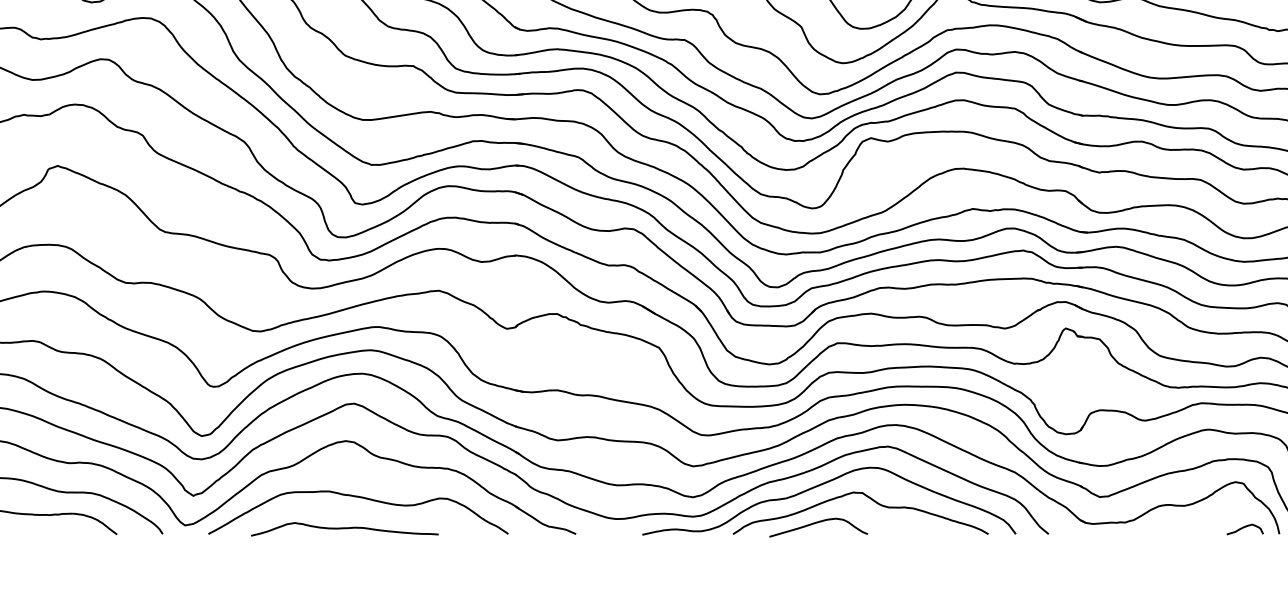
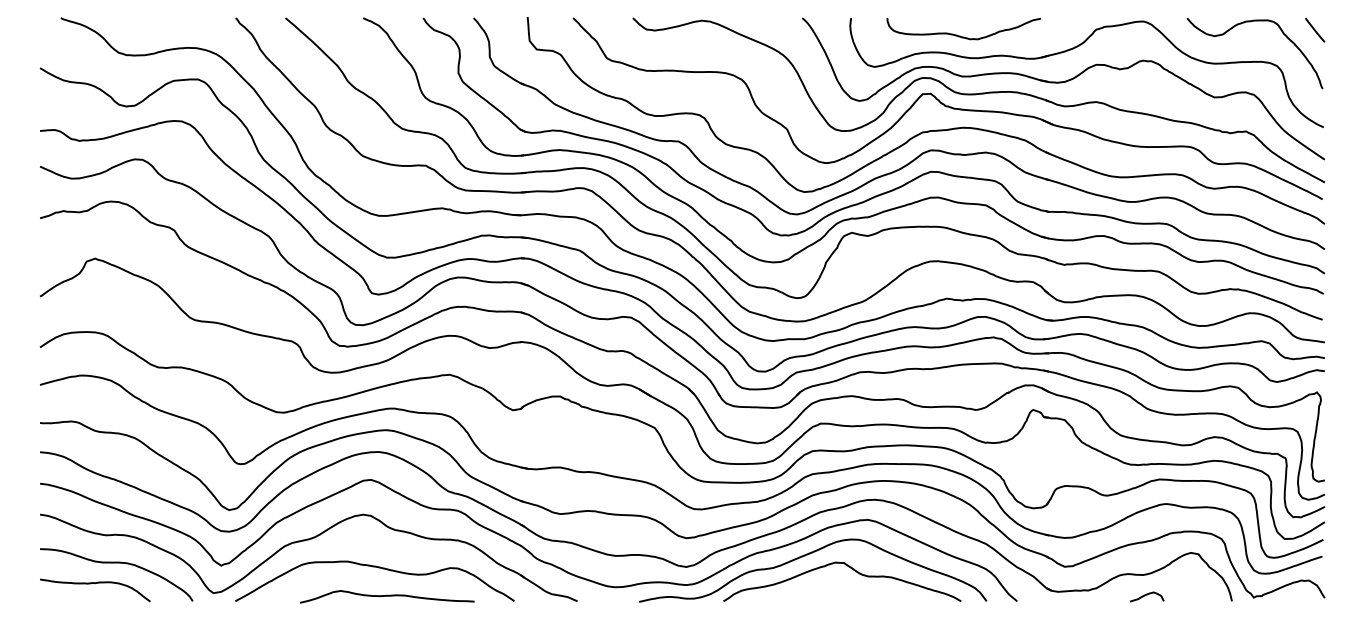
curve: (817, 523) -> (802, 591), removed
curve: (1245, 527) -> (1147, 595), moved
curve: (345, 528) -> (387, 596), moved

